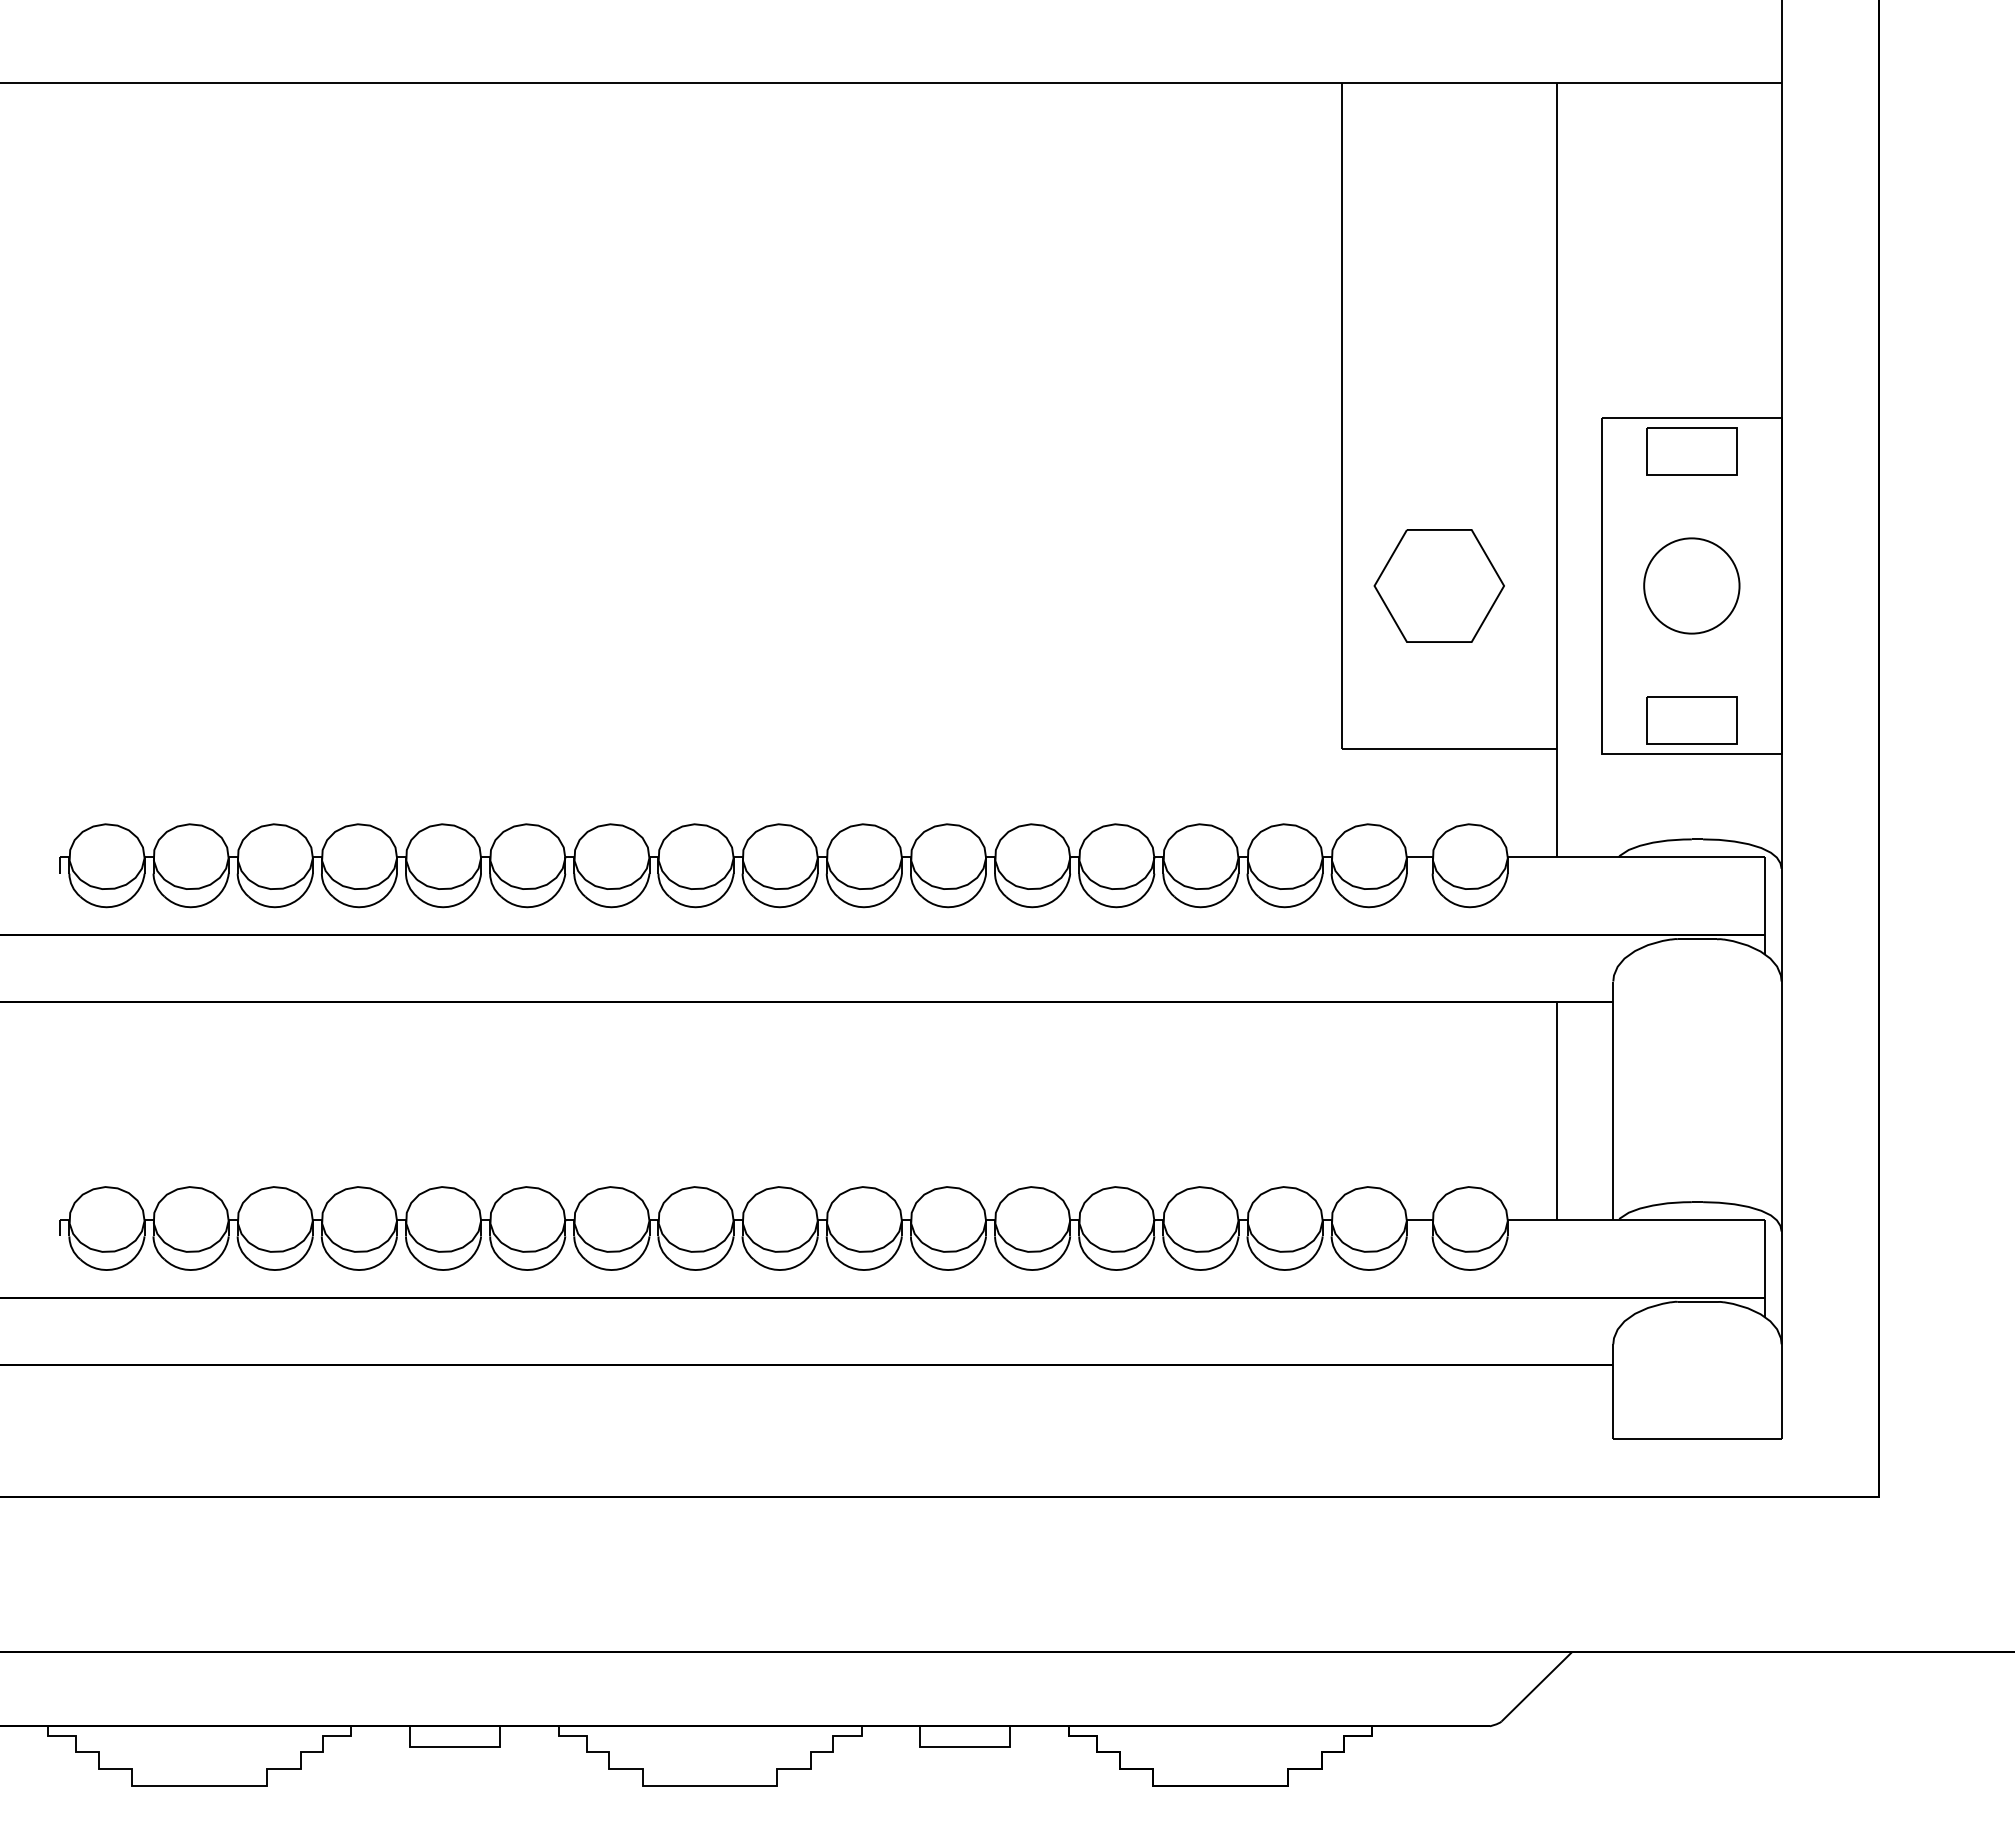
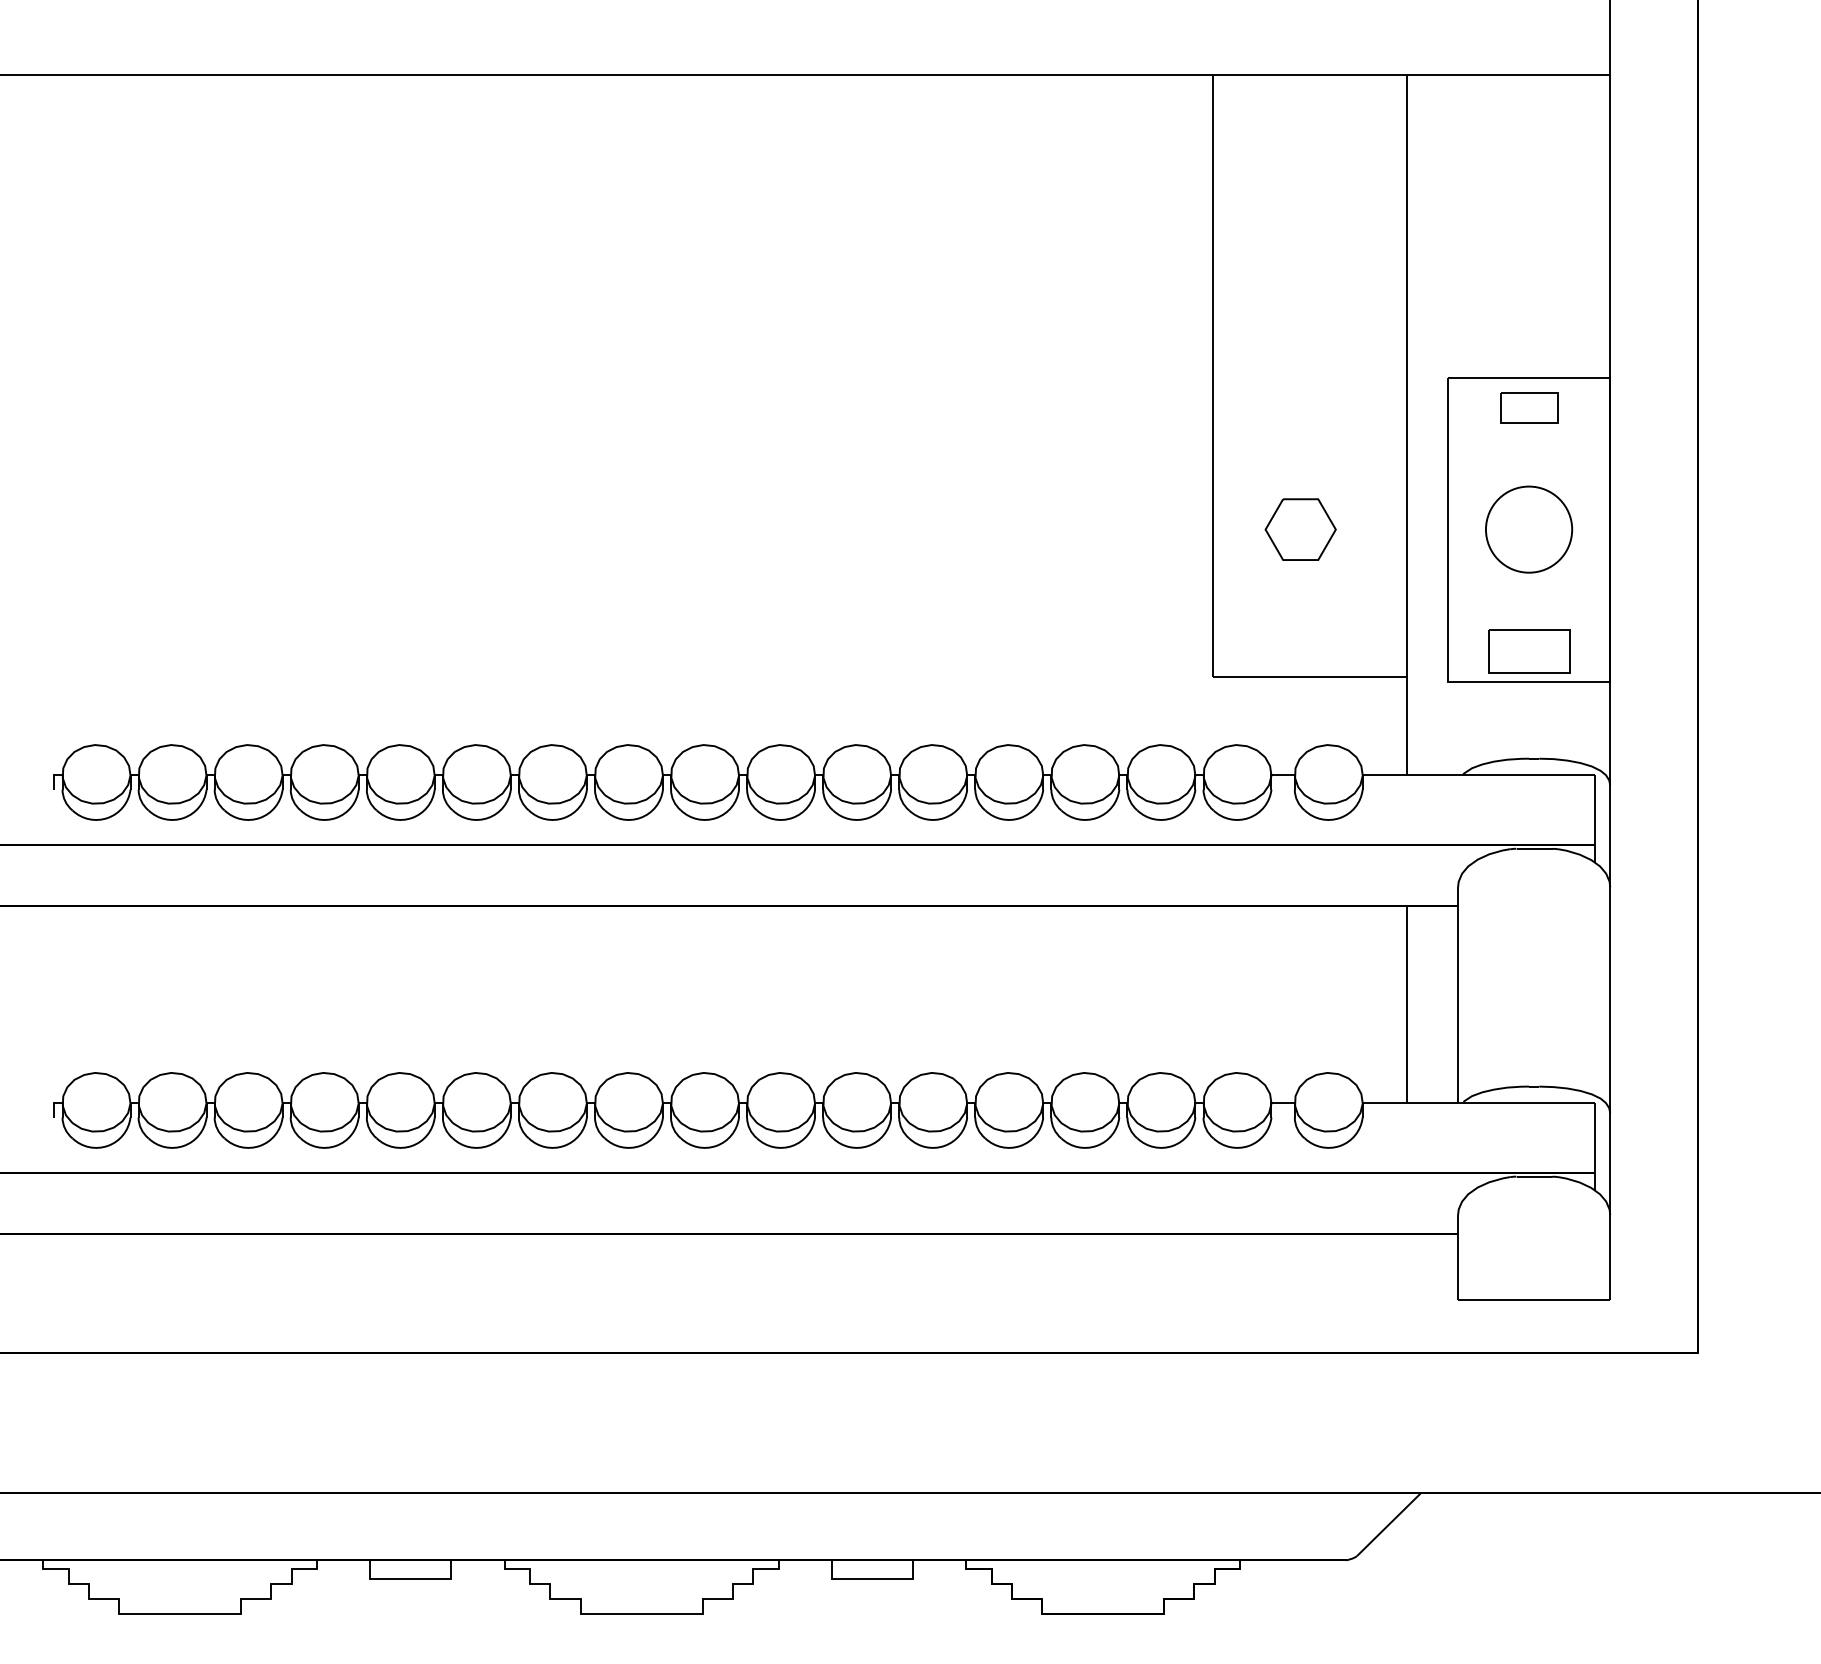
part: (1691, 451) -> (1528, 408), size x0.7
part: (1438, 585) -> (1300, 529), size x0.6

